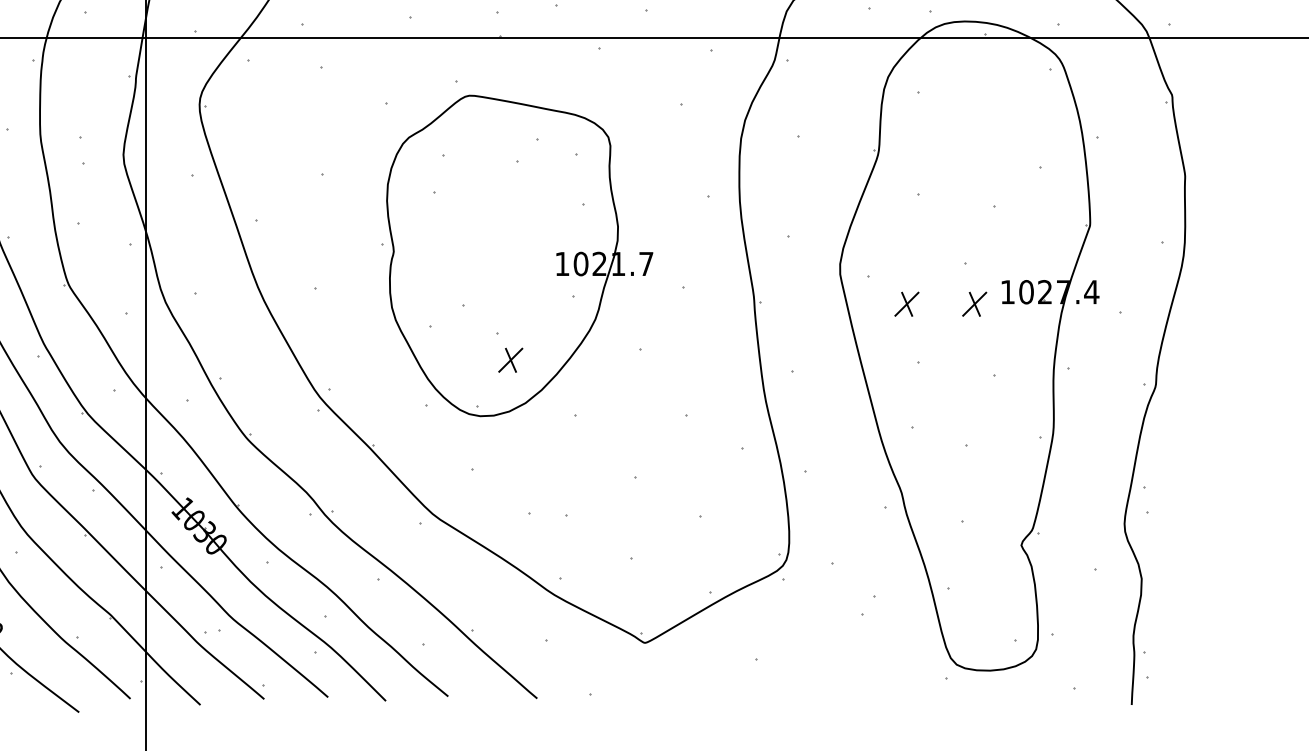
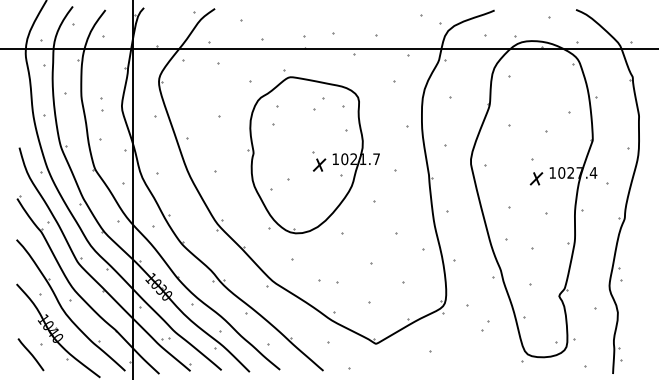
part: (906, 303) -> (503, 178), removed
part: (510, 352) -> (319, 161), moved

